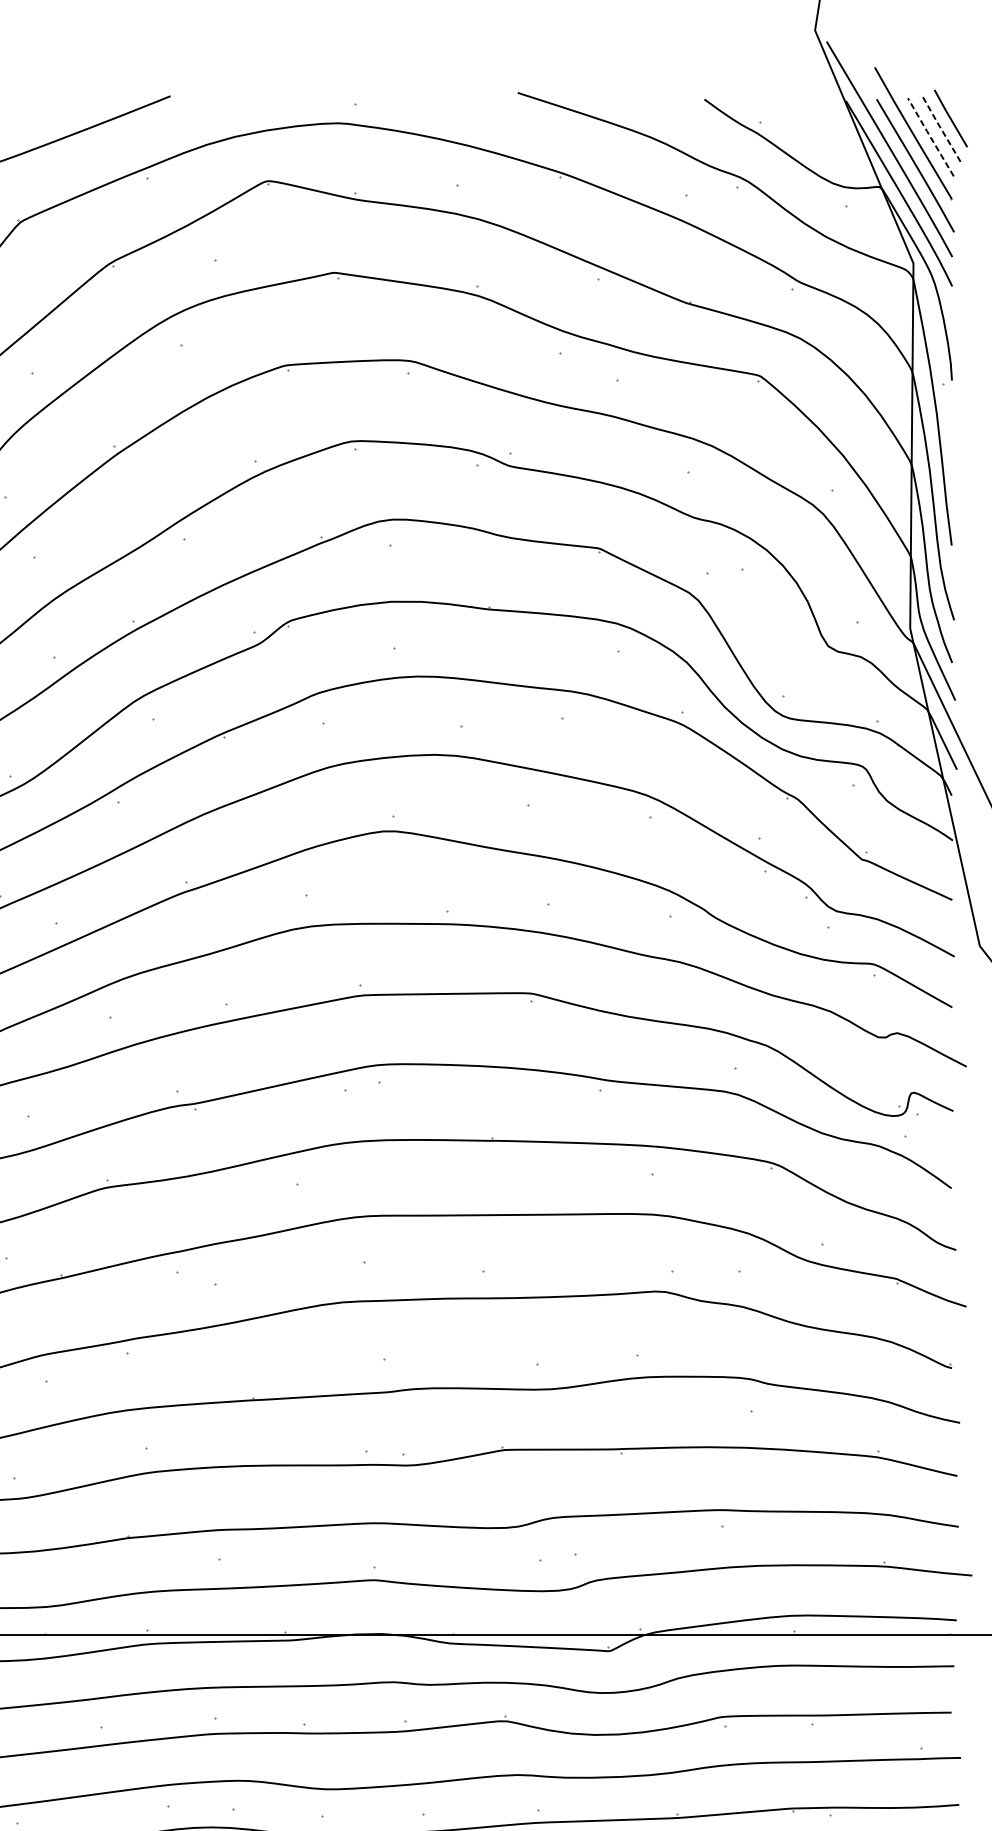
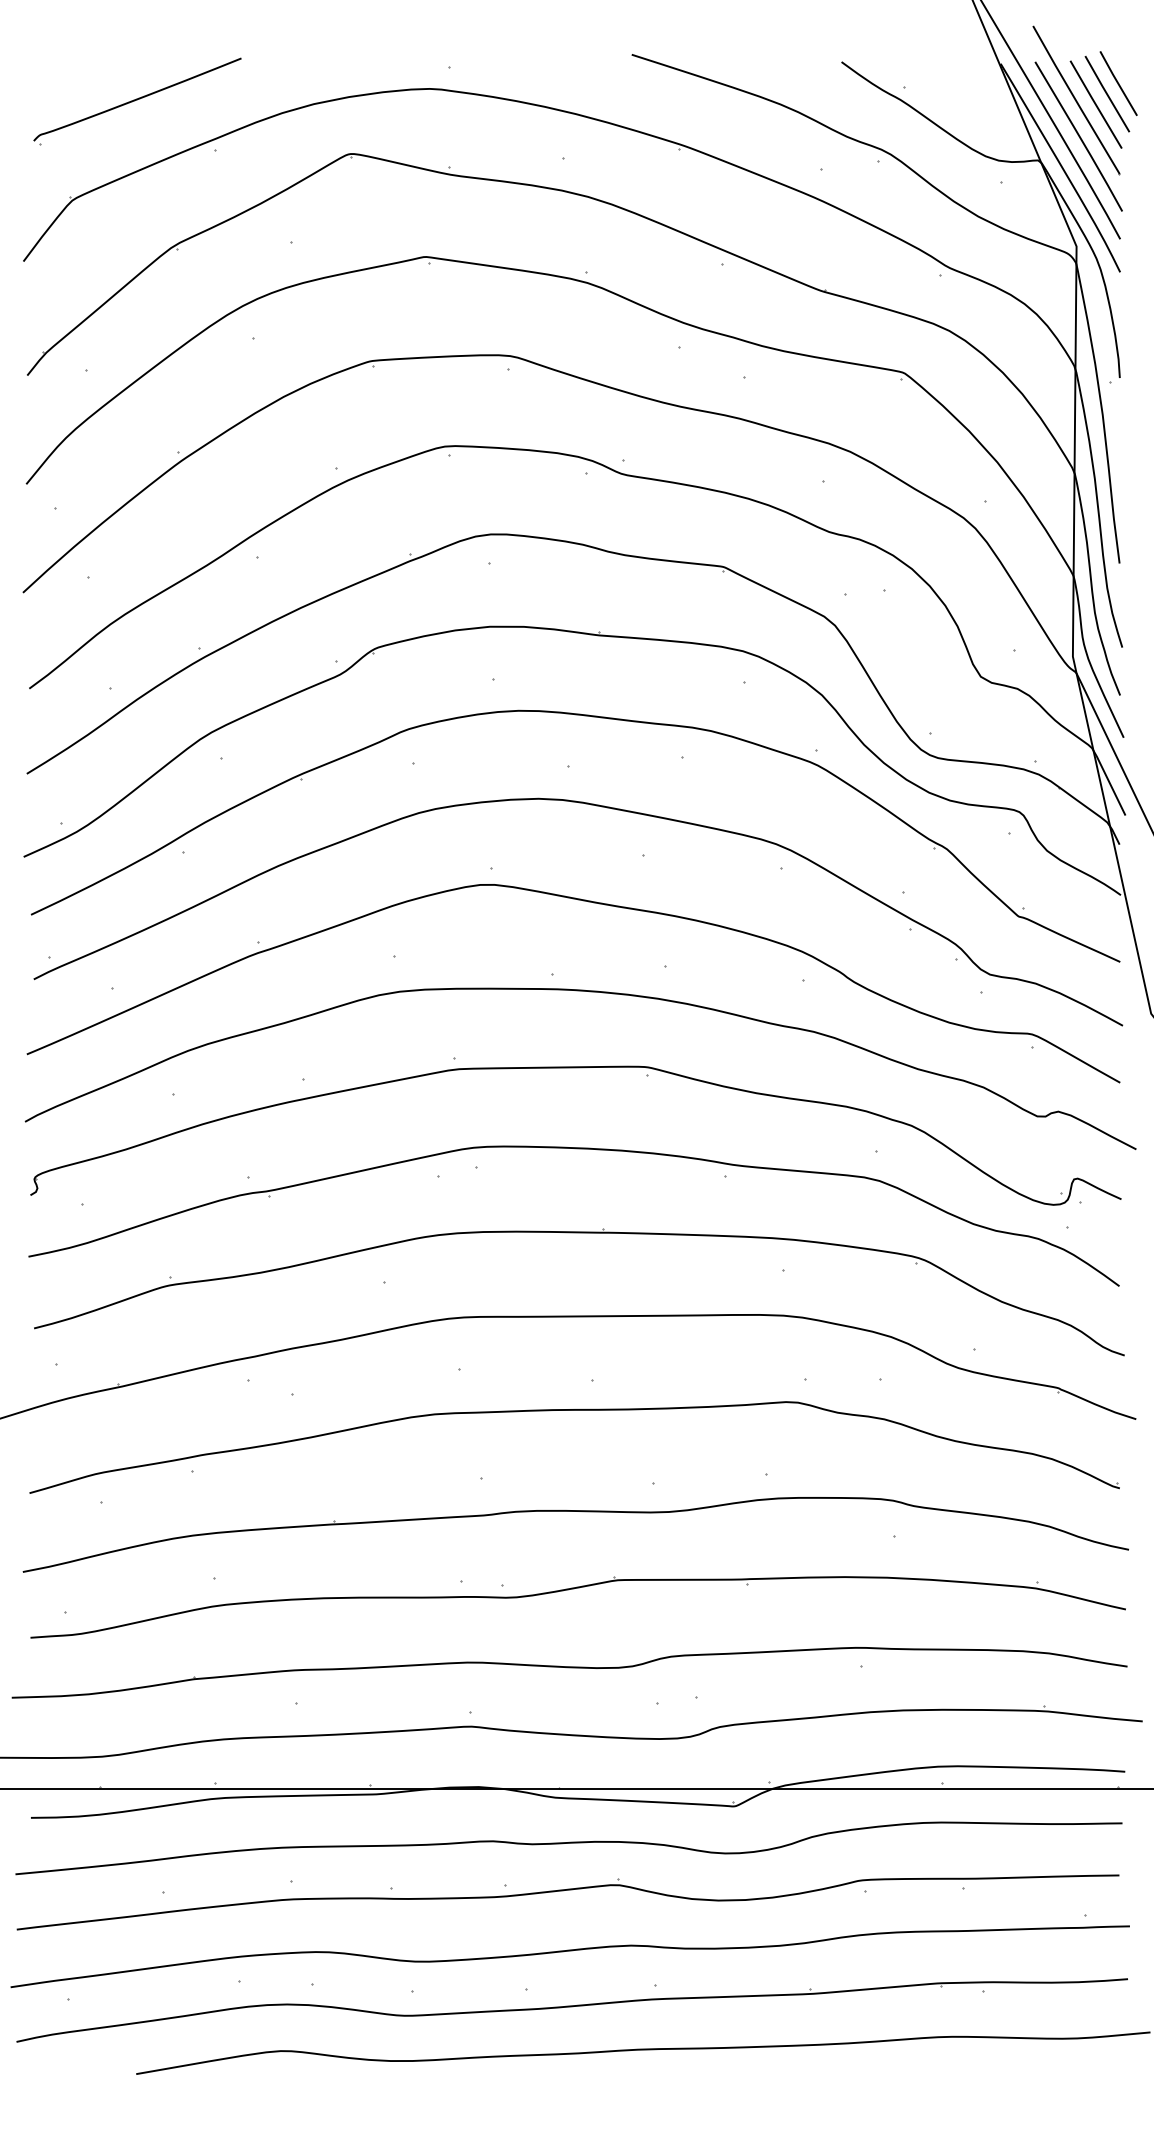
line: (940, 127) -> (1106, 93), dashed -> solid
line: (930, 137) -> (1095, 104), dashed -> solid

